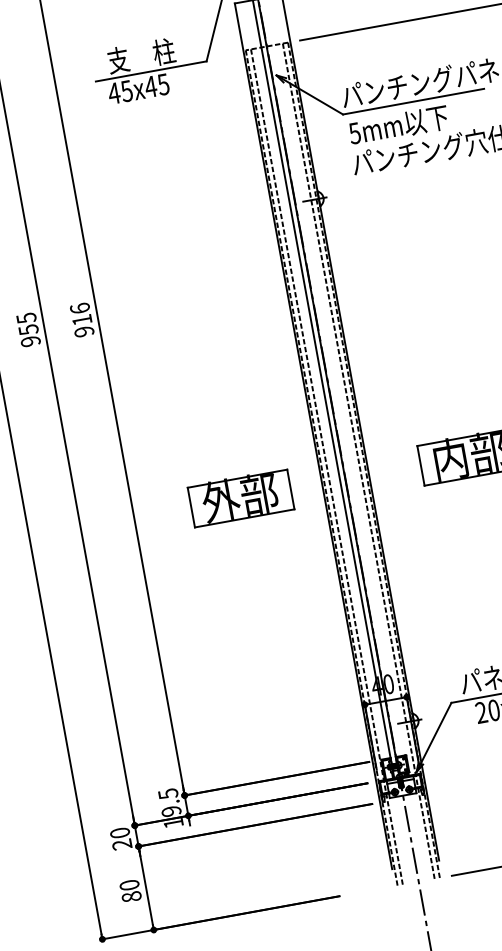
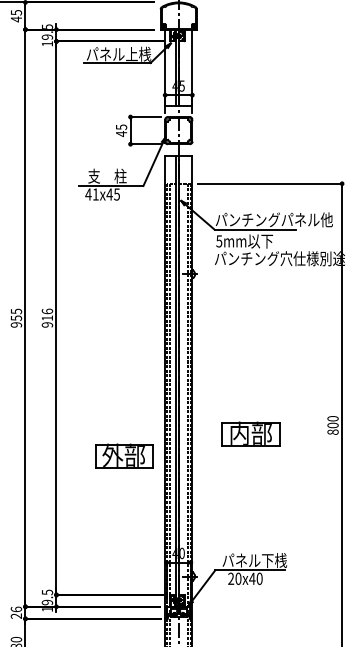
text: (126, 91) -> (95, 194), 45x45 -> 41x45
part: (241, 496) -> (124, 455), moved
text: (118, 831) -> (15, 608), 20 -> 26

